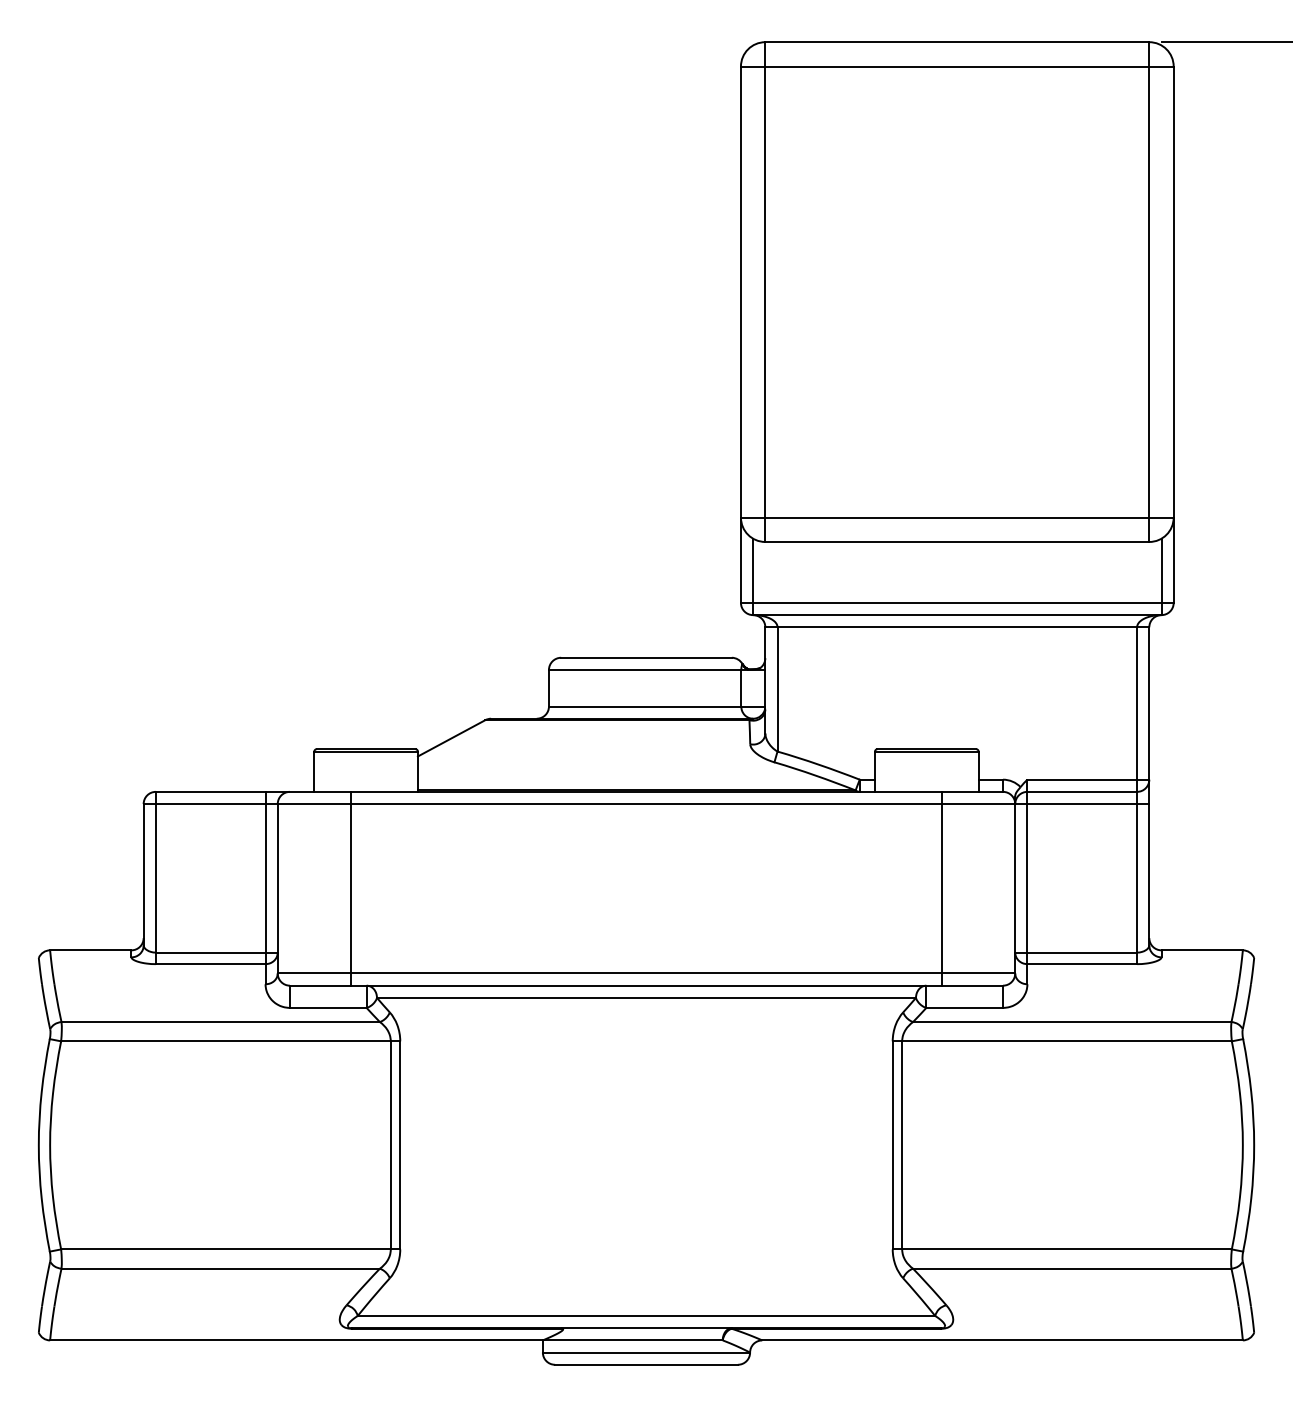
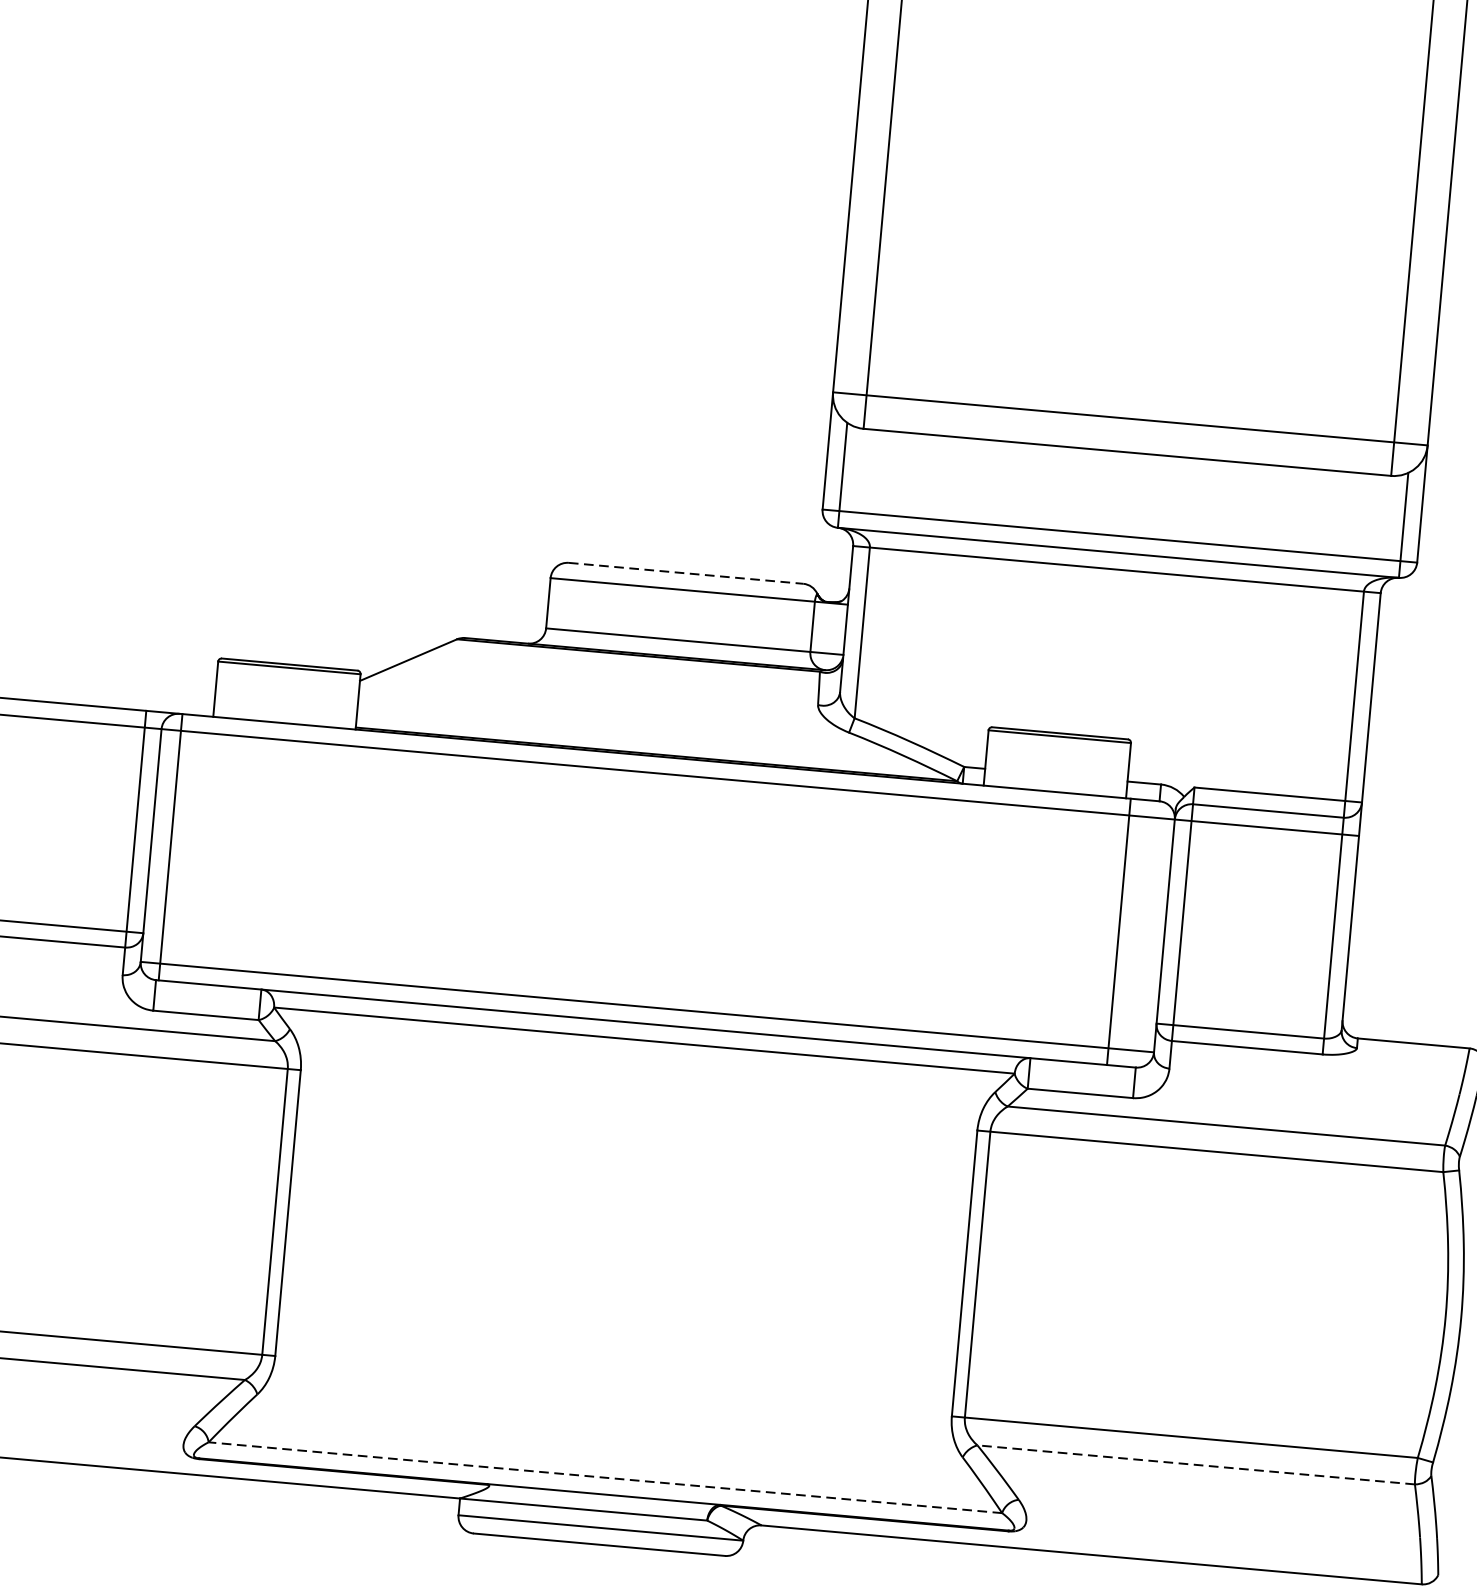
line: (646, 657) -> (686, 572), solid -> dashed
line: (350, 888) -> (170, 846), moved
line: (942, 888) -> (1119, 931), moved
line: (1071, 1268) -> (1195, 1464), solid -> dashed
line: (646, 1316) -> (605, 1478), solid -> dashed

